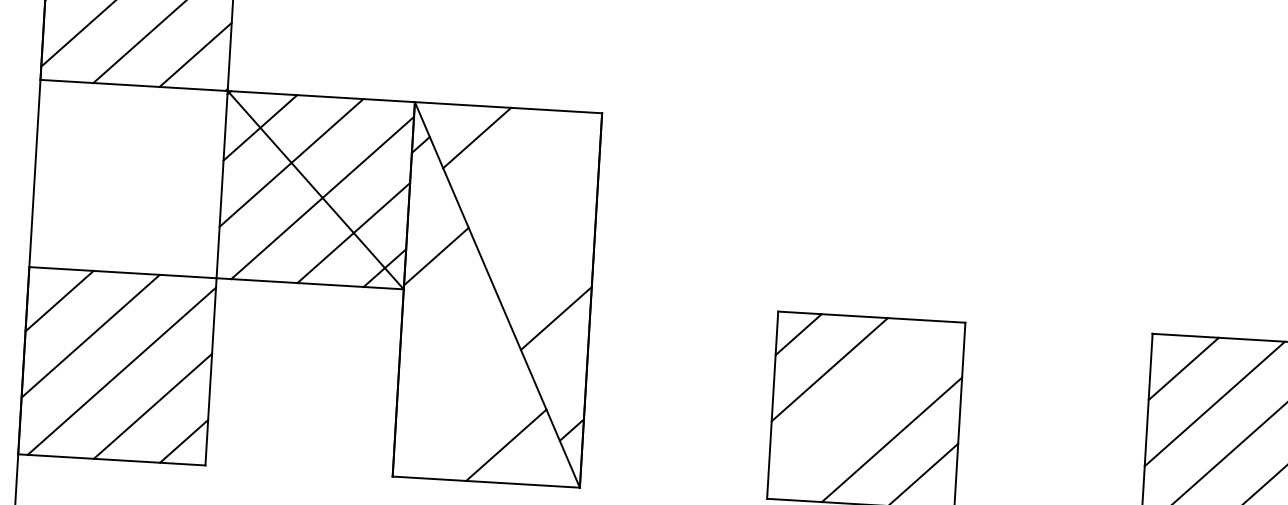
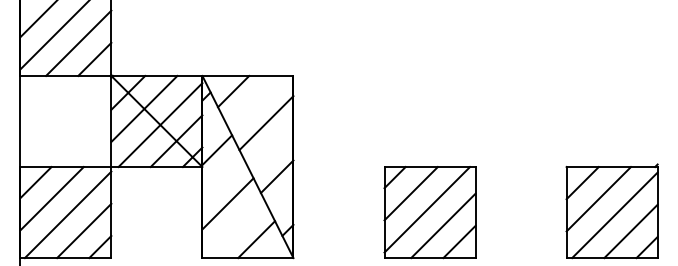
line: (540, 207) -> (266, 123), added
line: (450, 367) -> (227, 203), added
line: (861, 404) -> (427, 209), added

